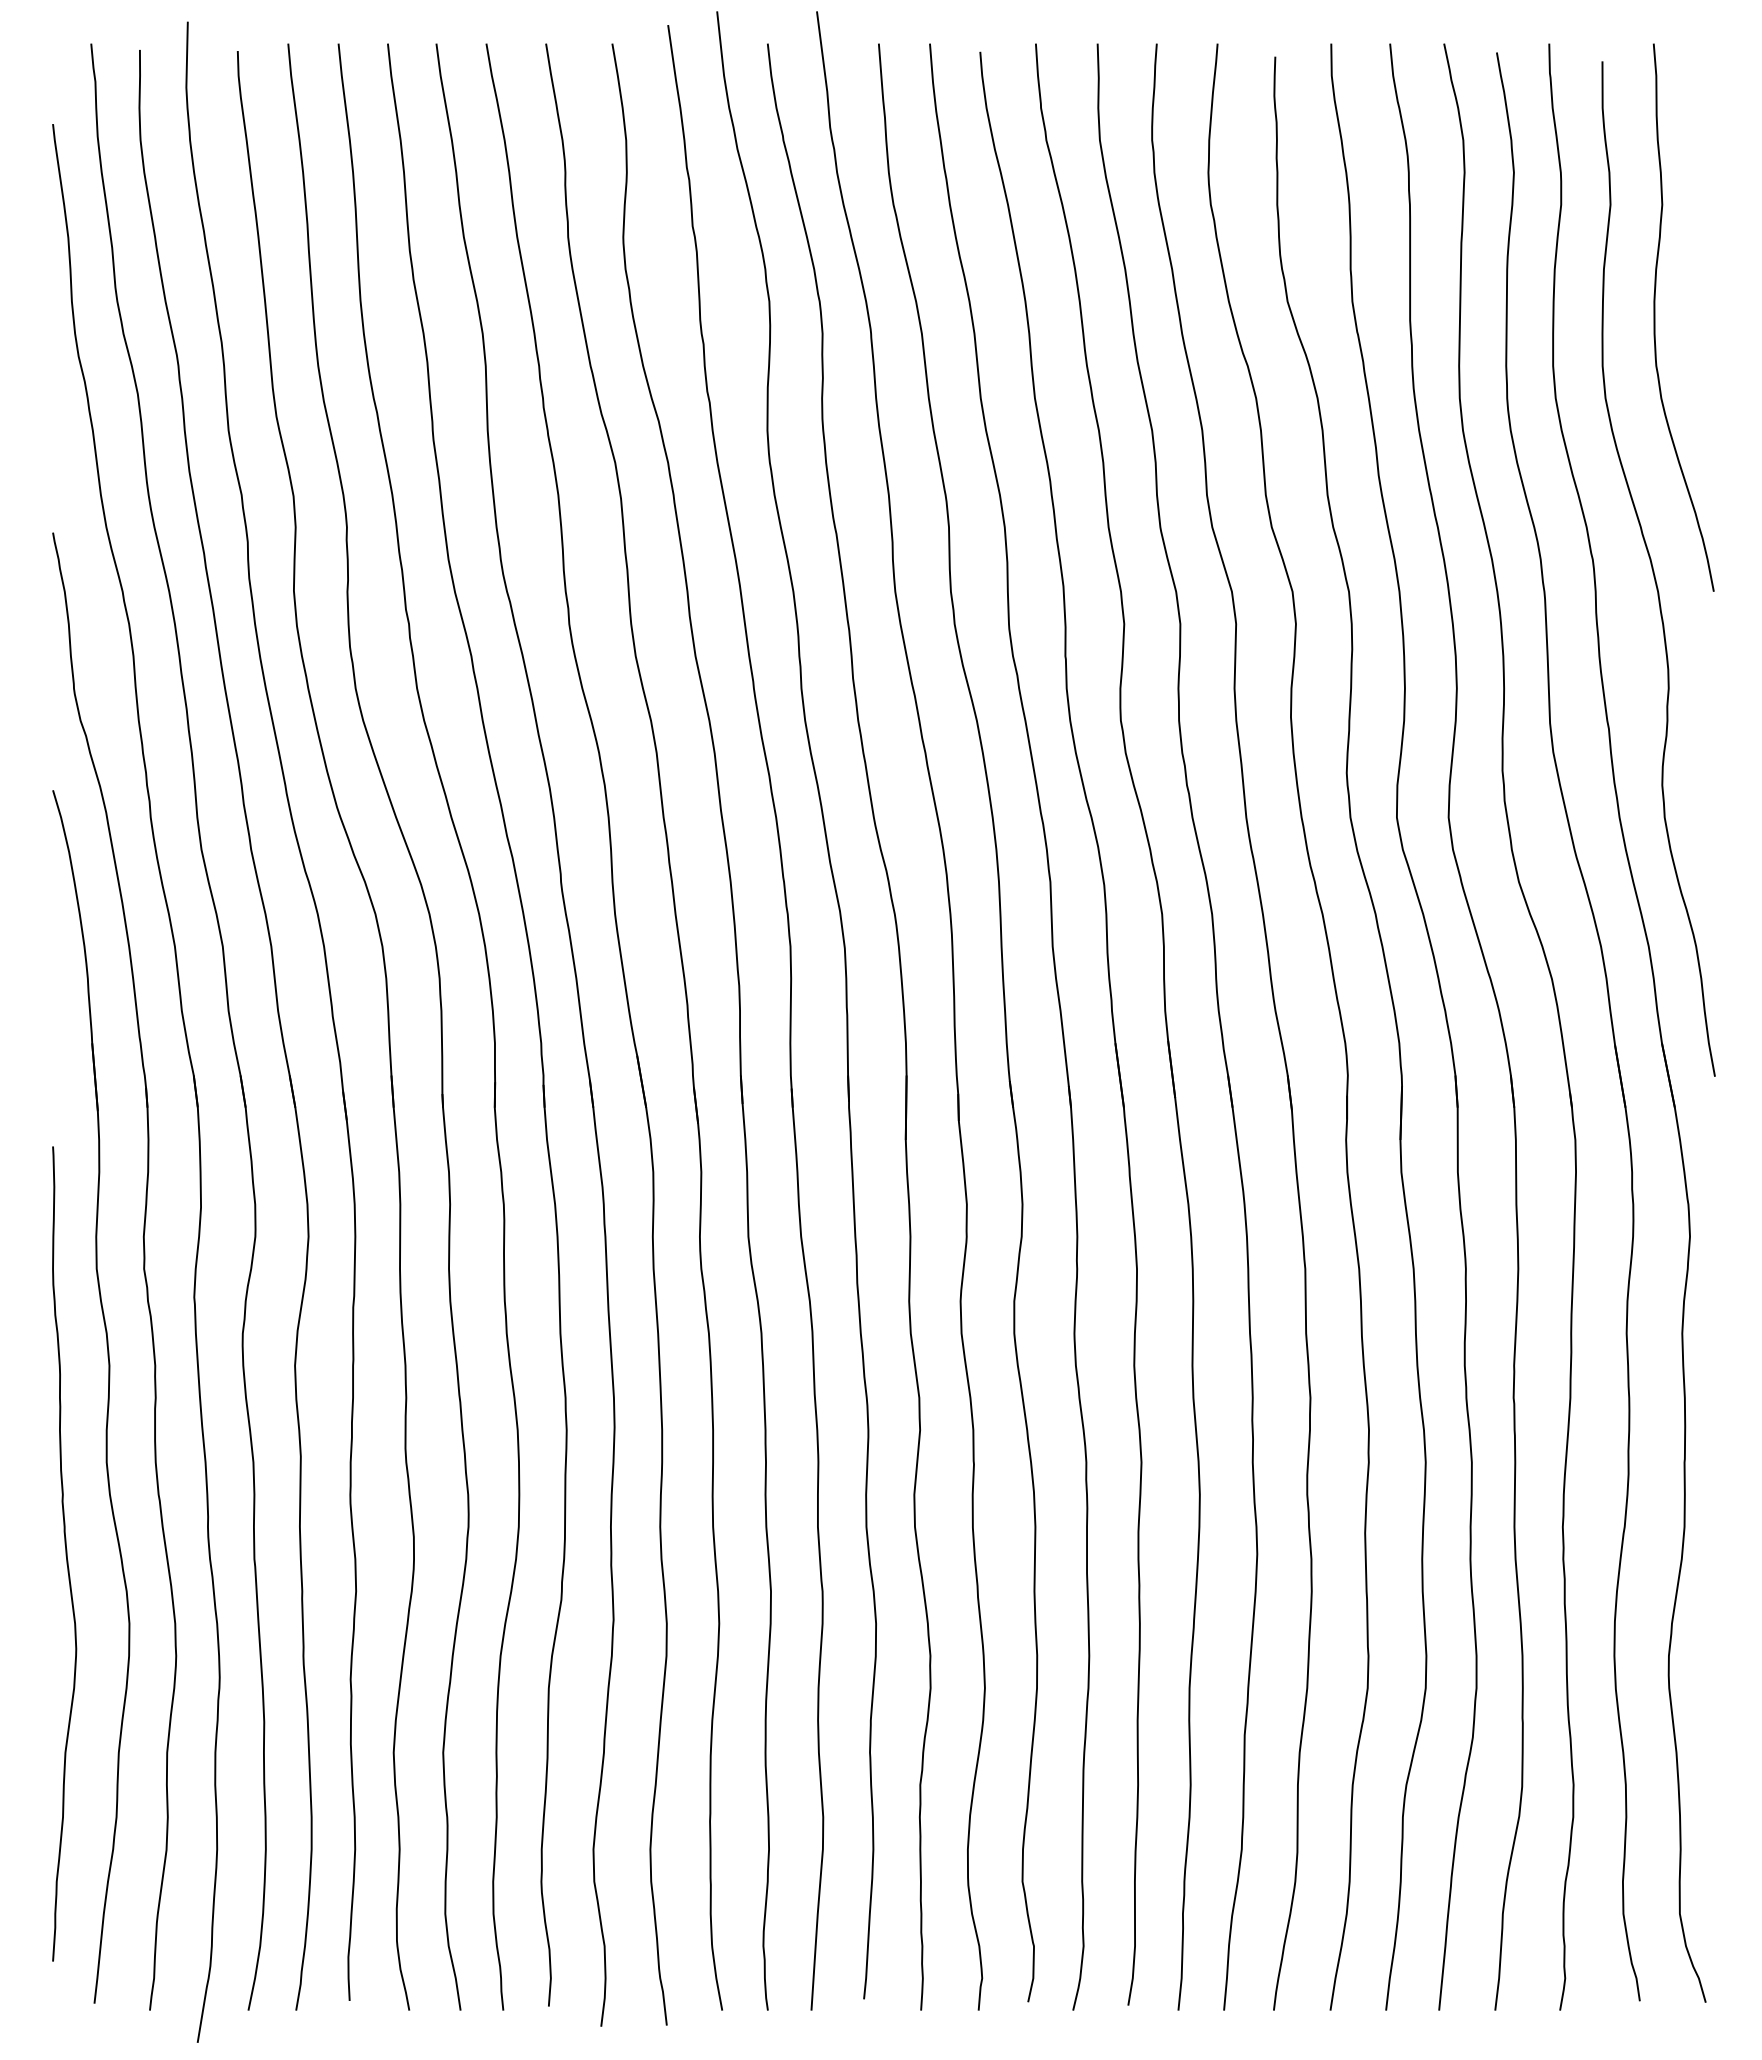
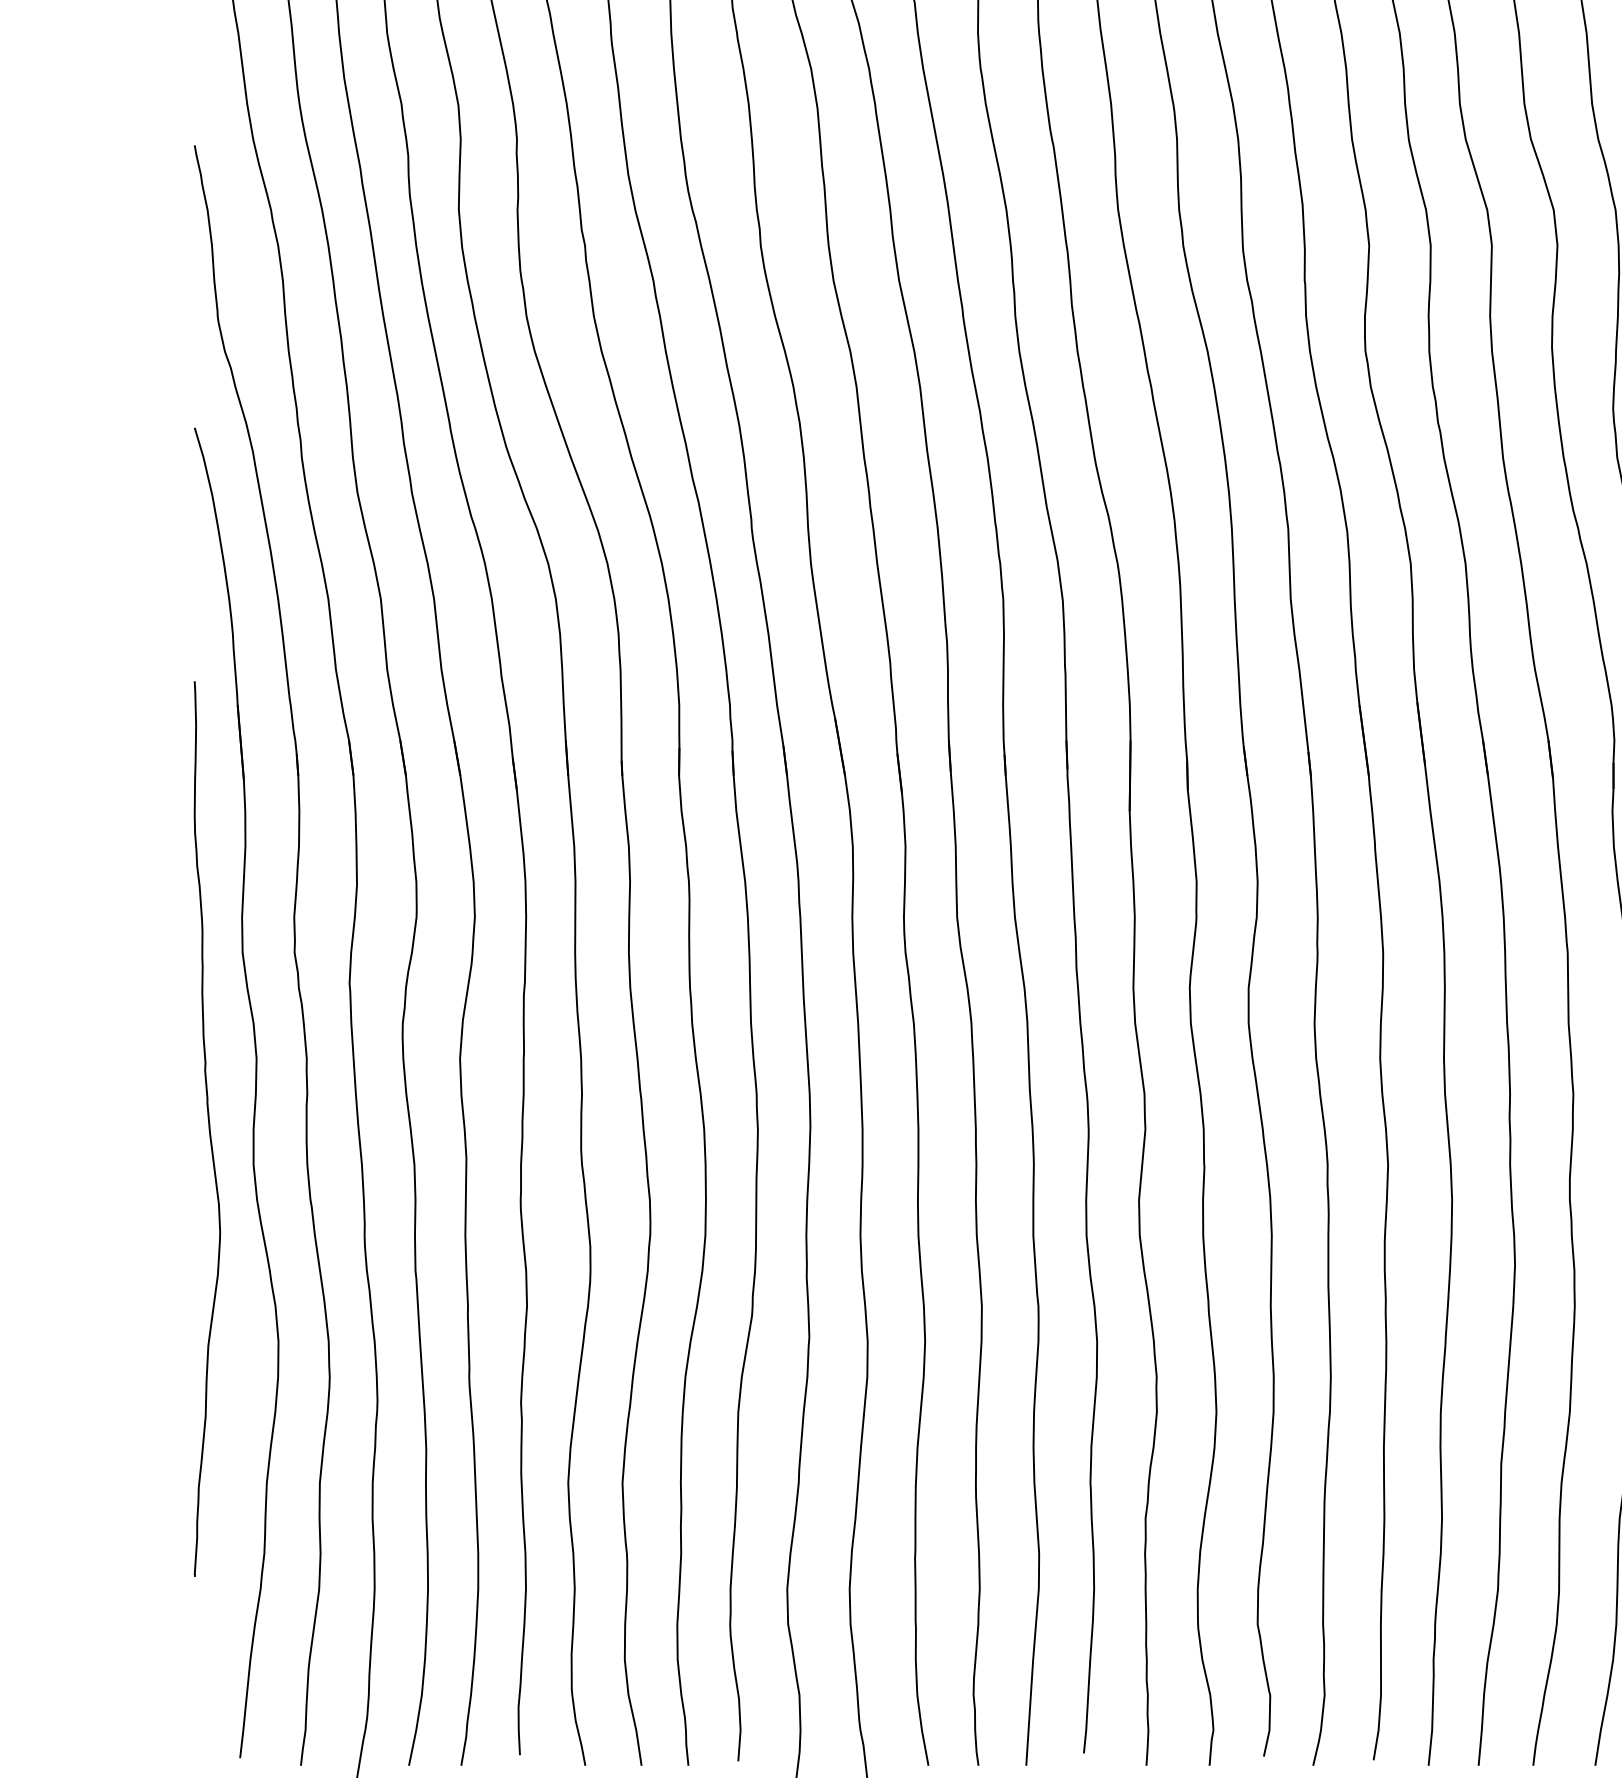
part: (64, 1553) -> (207, 1127), moved

